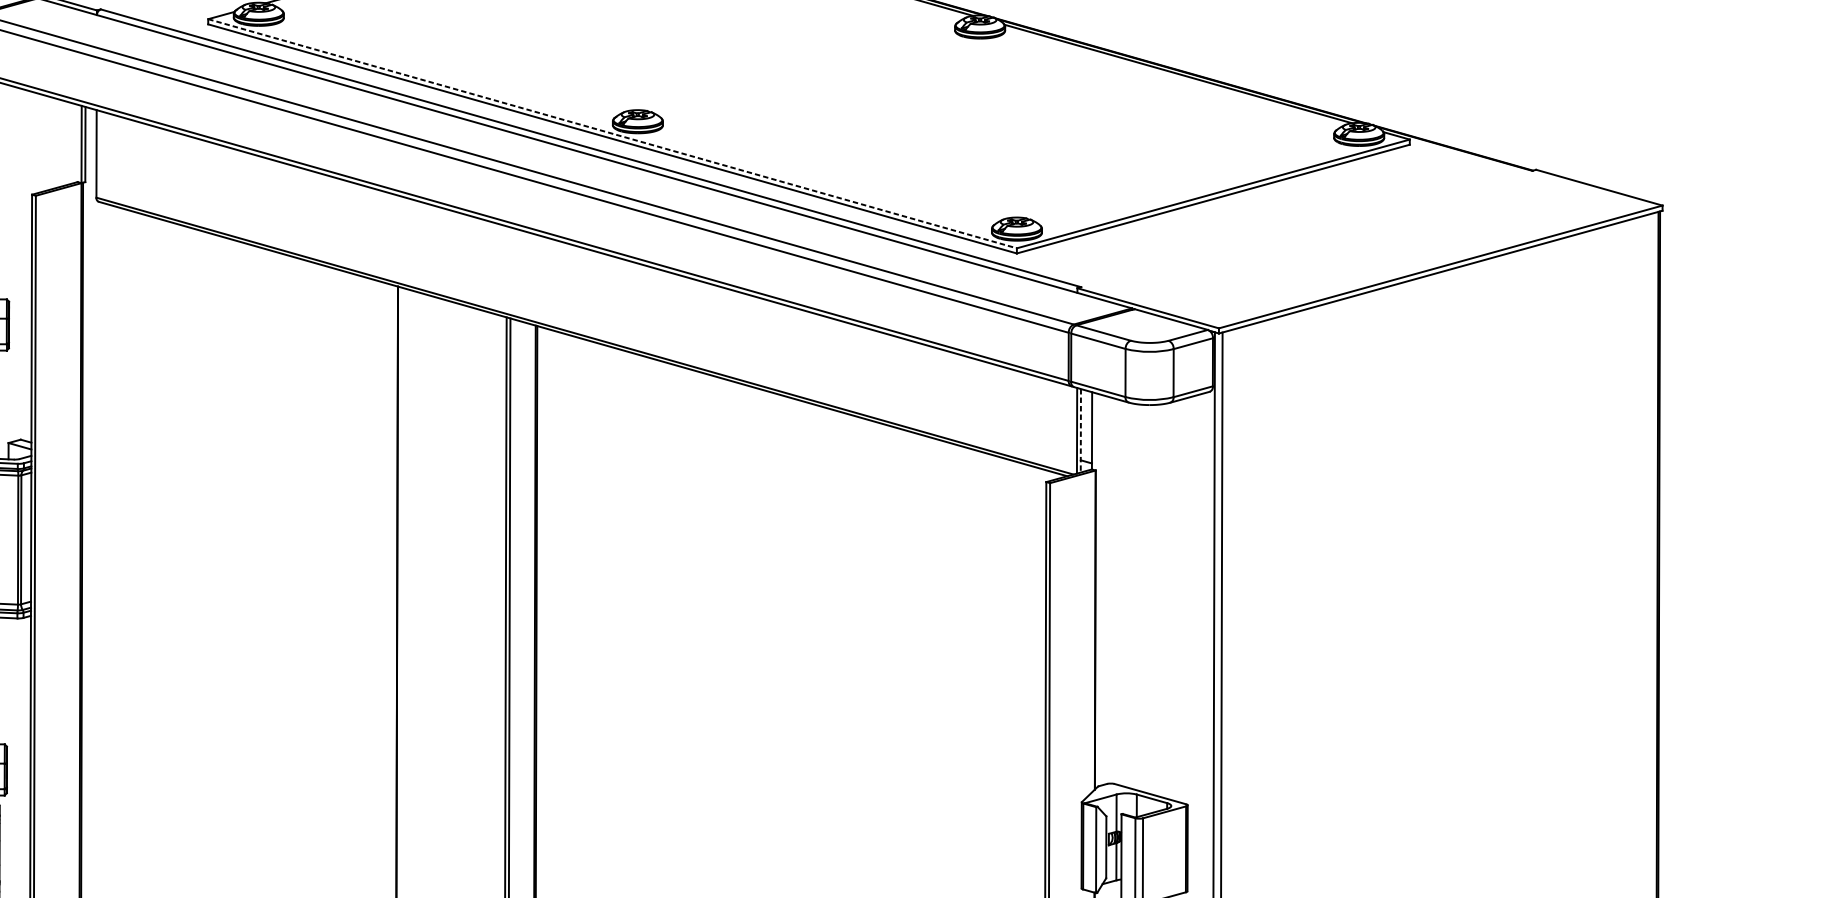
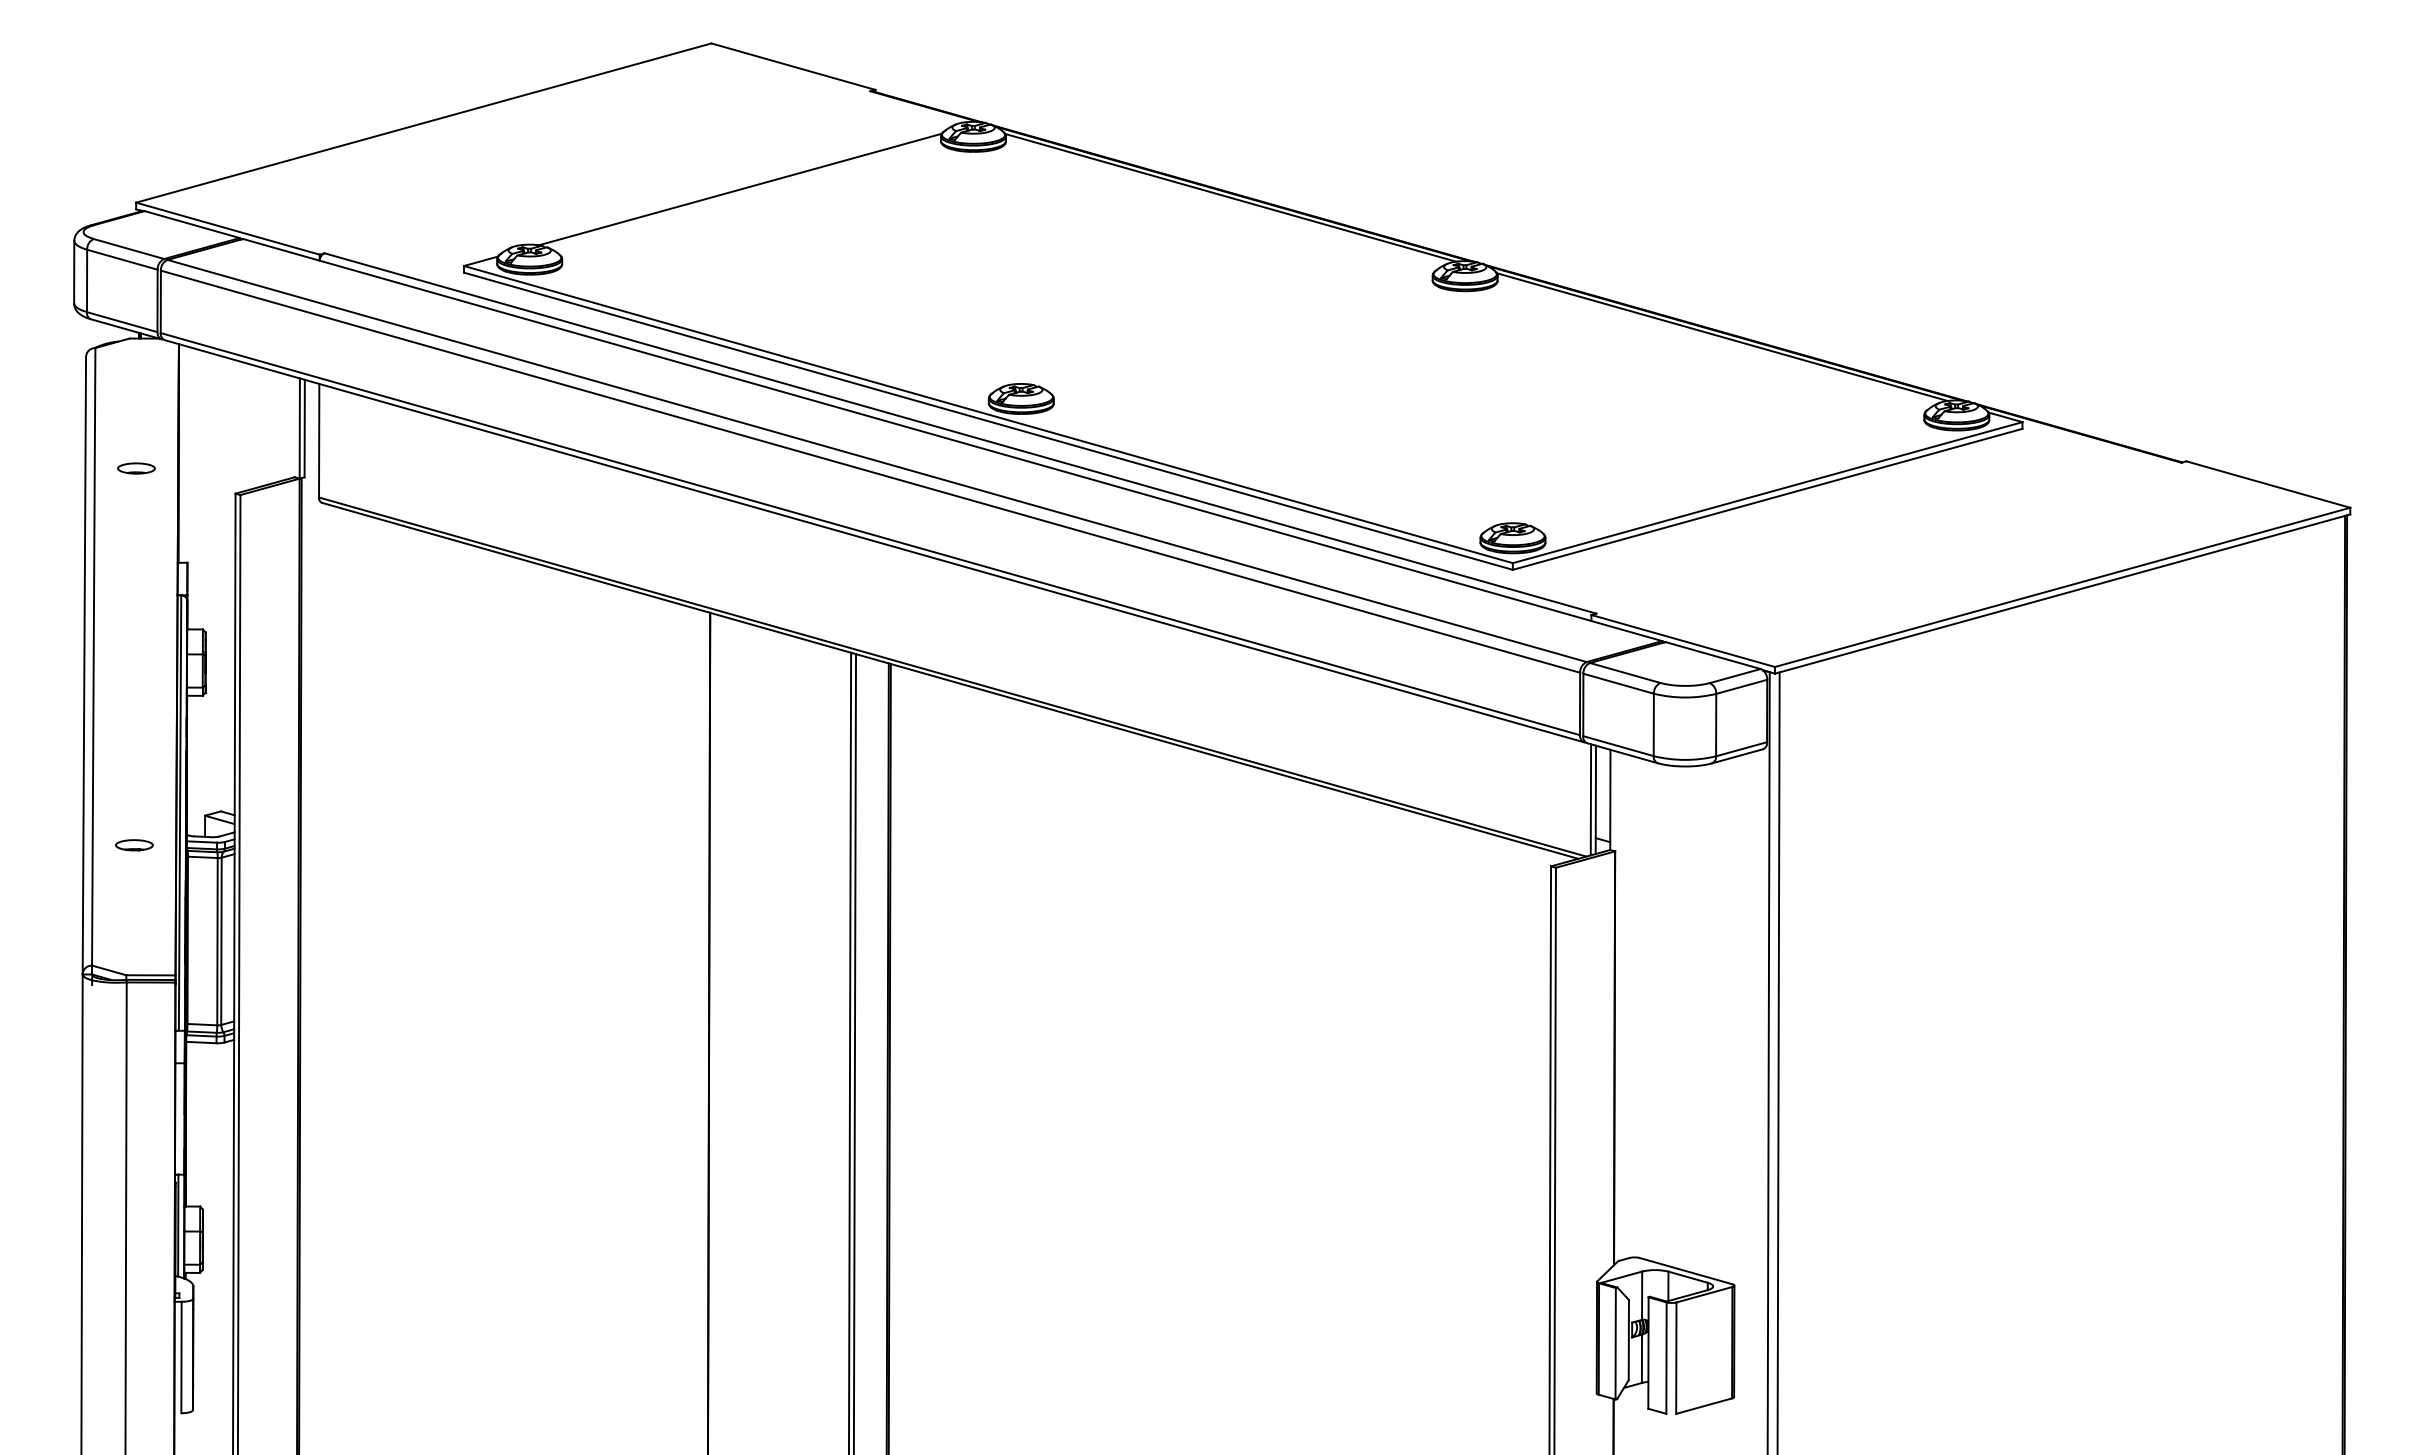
line: (612, 133) -> (988, 414), dashed -> solid
line: (1080, 431) -> (1595, 800), dashed -> solid

